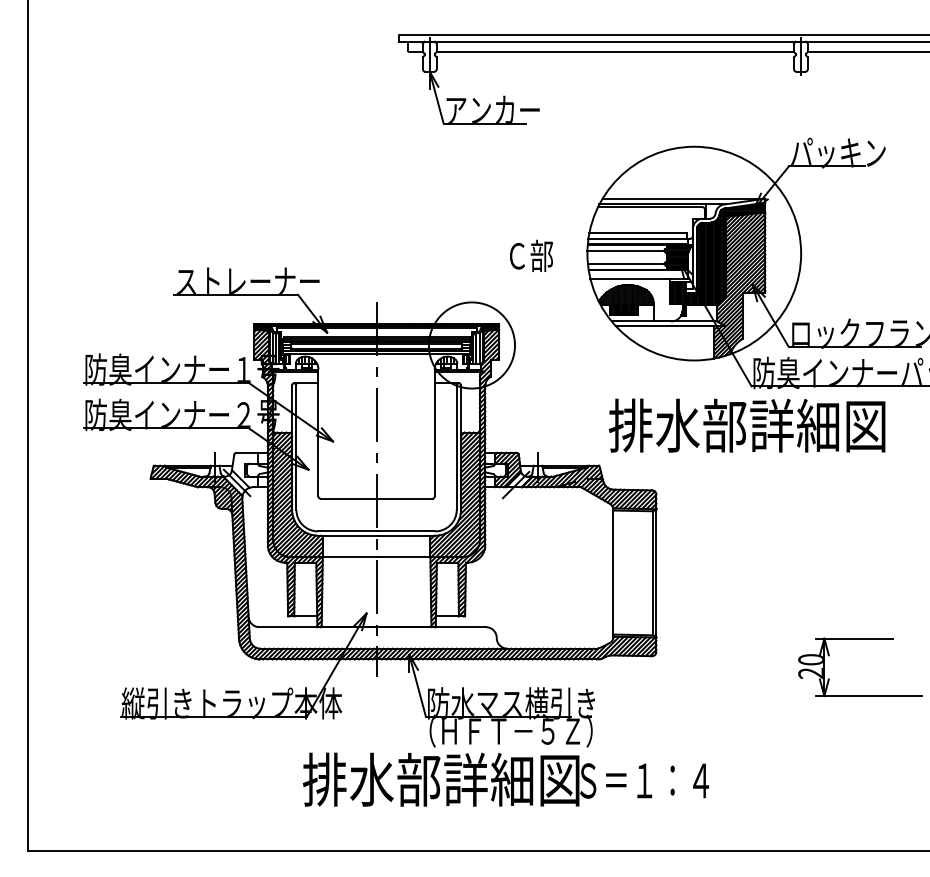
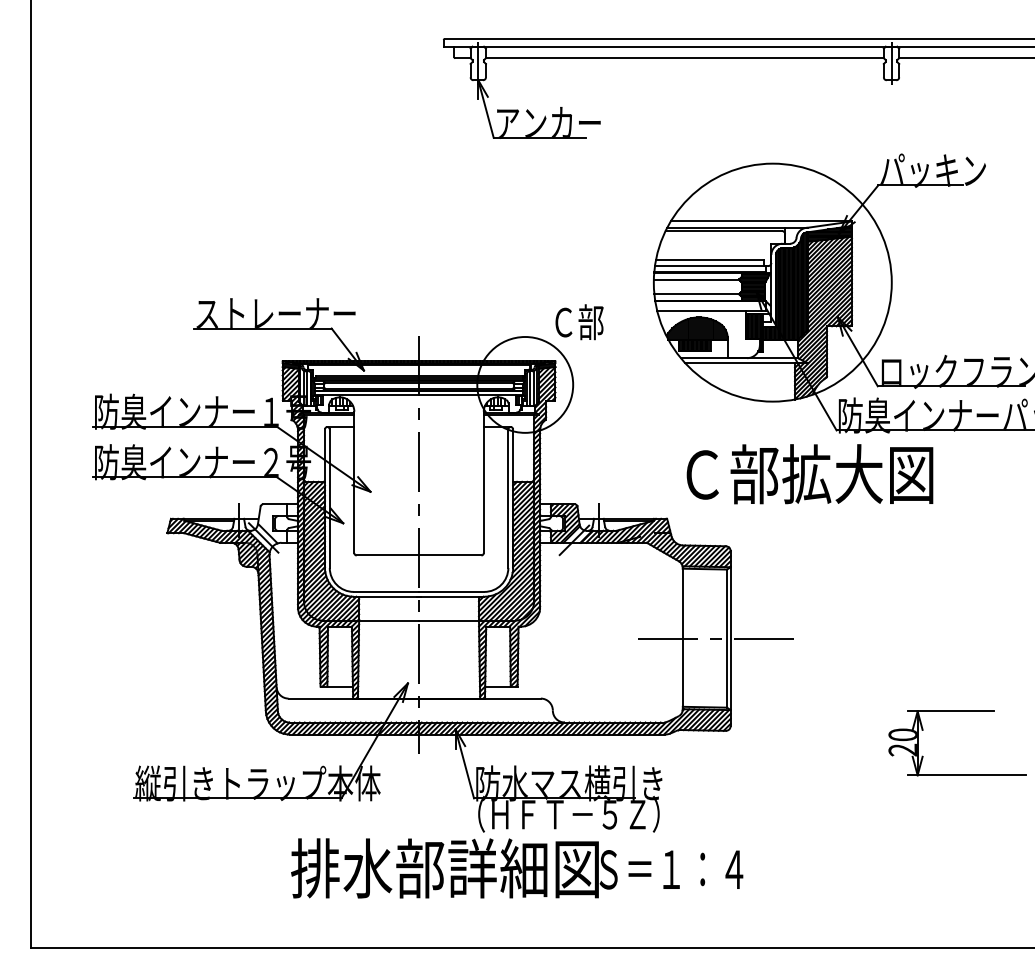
text: (531, 256) -> (579, 322), moved
text: (747, 425) -> (831, 474), 排水部詳細図 -> Ｃ部拡大図
line: (641, 573) -> (714, 638), added
text: (506, 779) -> (517, 868), moved

